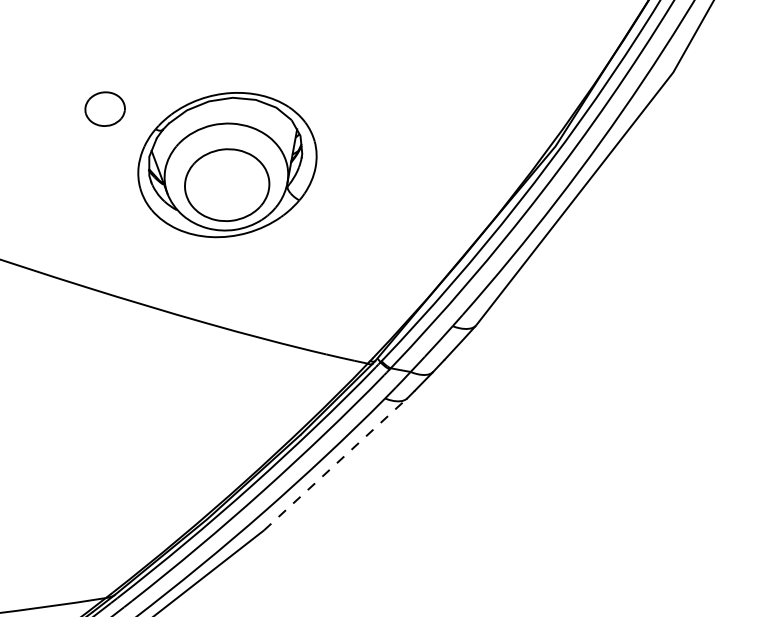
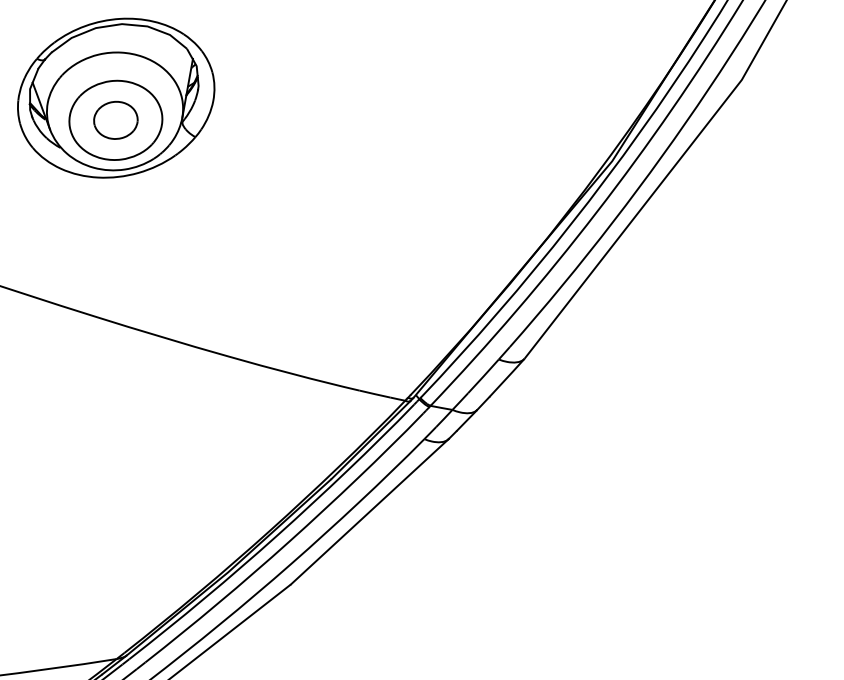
part: (227, 165) -> (116, 98), moved
line: (336, 464) -> (370, 511), dashed -> solid

